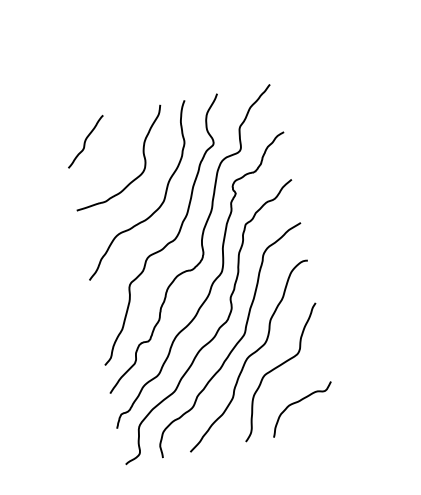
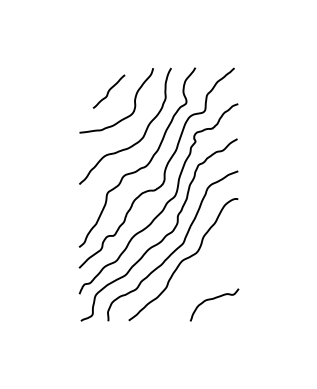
curve: (84, 141) -> (108, 91), moved
curve: (277, 368) -> (202, 272), removed

